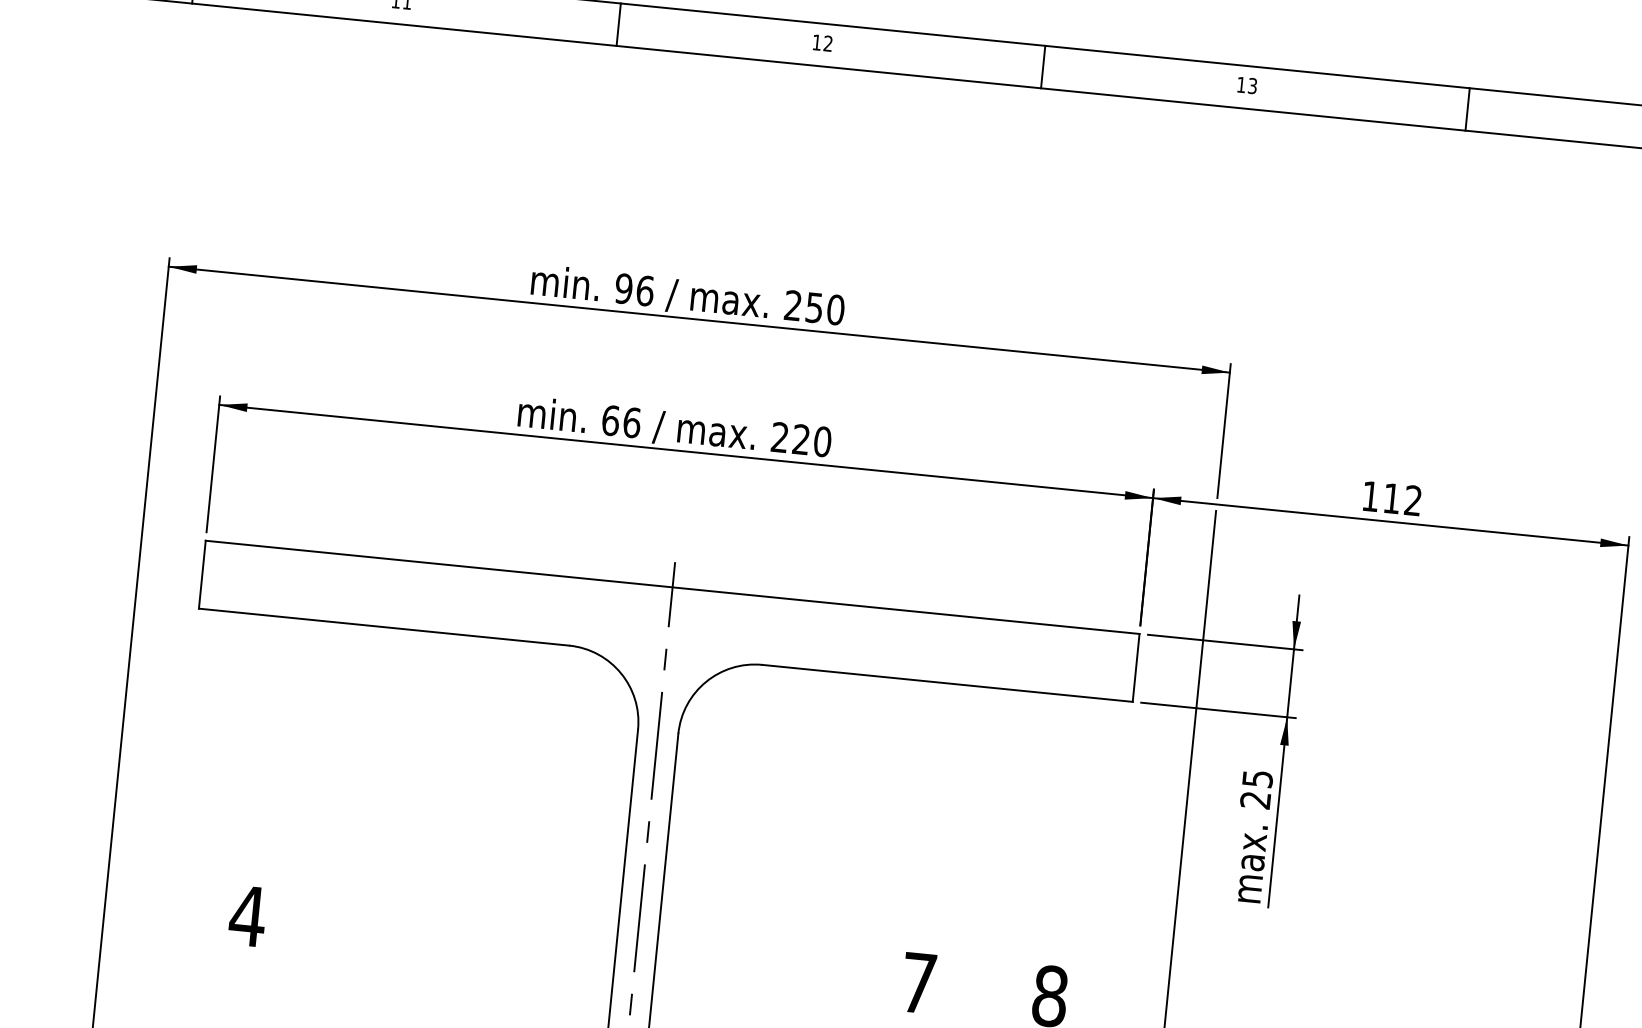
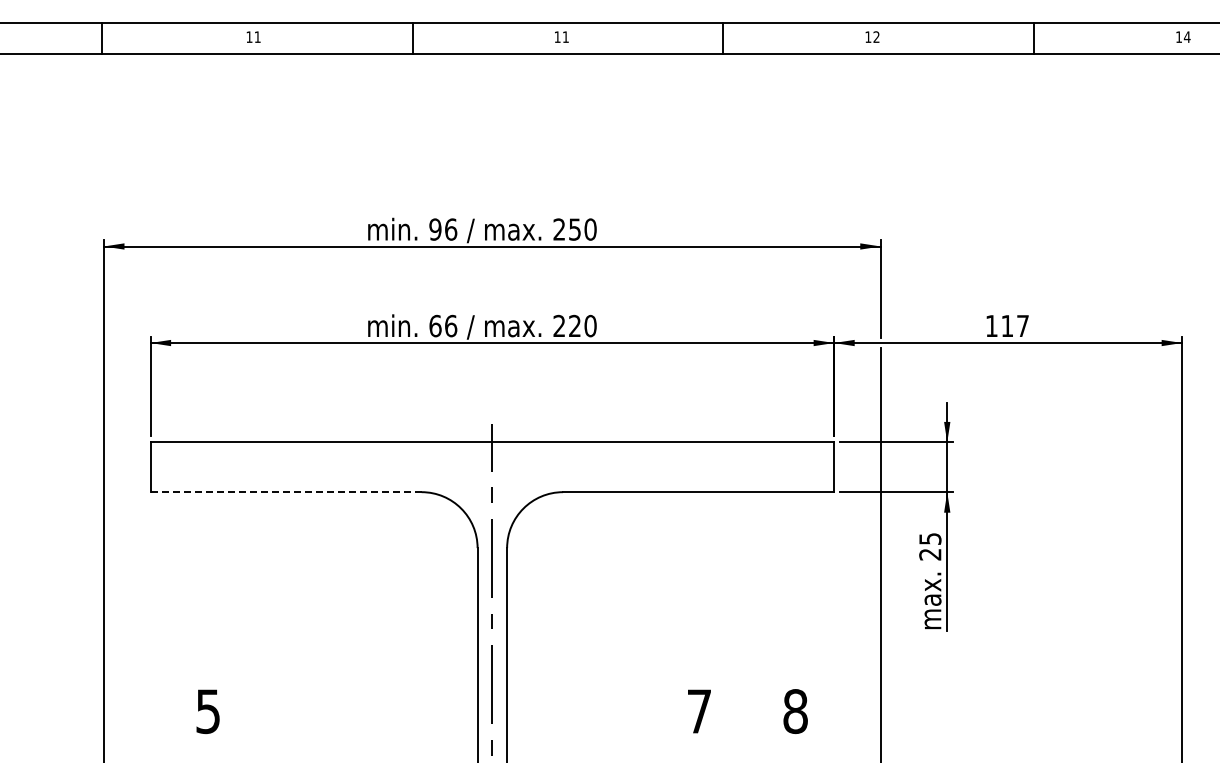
text: (827, 42) -> (565, 36), 12 -> 11
text: (1252, 86) -> (876, 37), 13 -> 12
text: (1412, 499) -> (1022, 325), 112 -> 117
line: (384, 627) -> (286, 492), solid -> dashed
text: (248, 916) -> (208, 711), 4 -> 5

